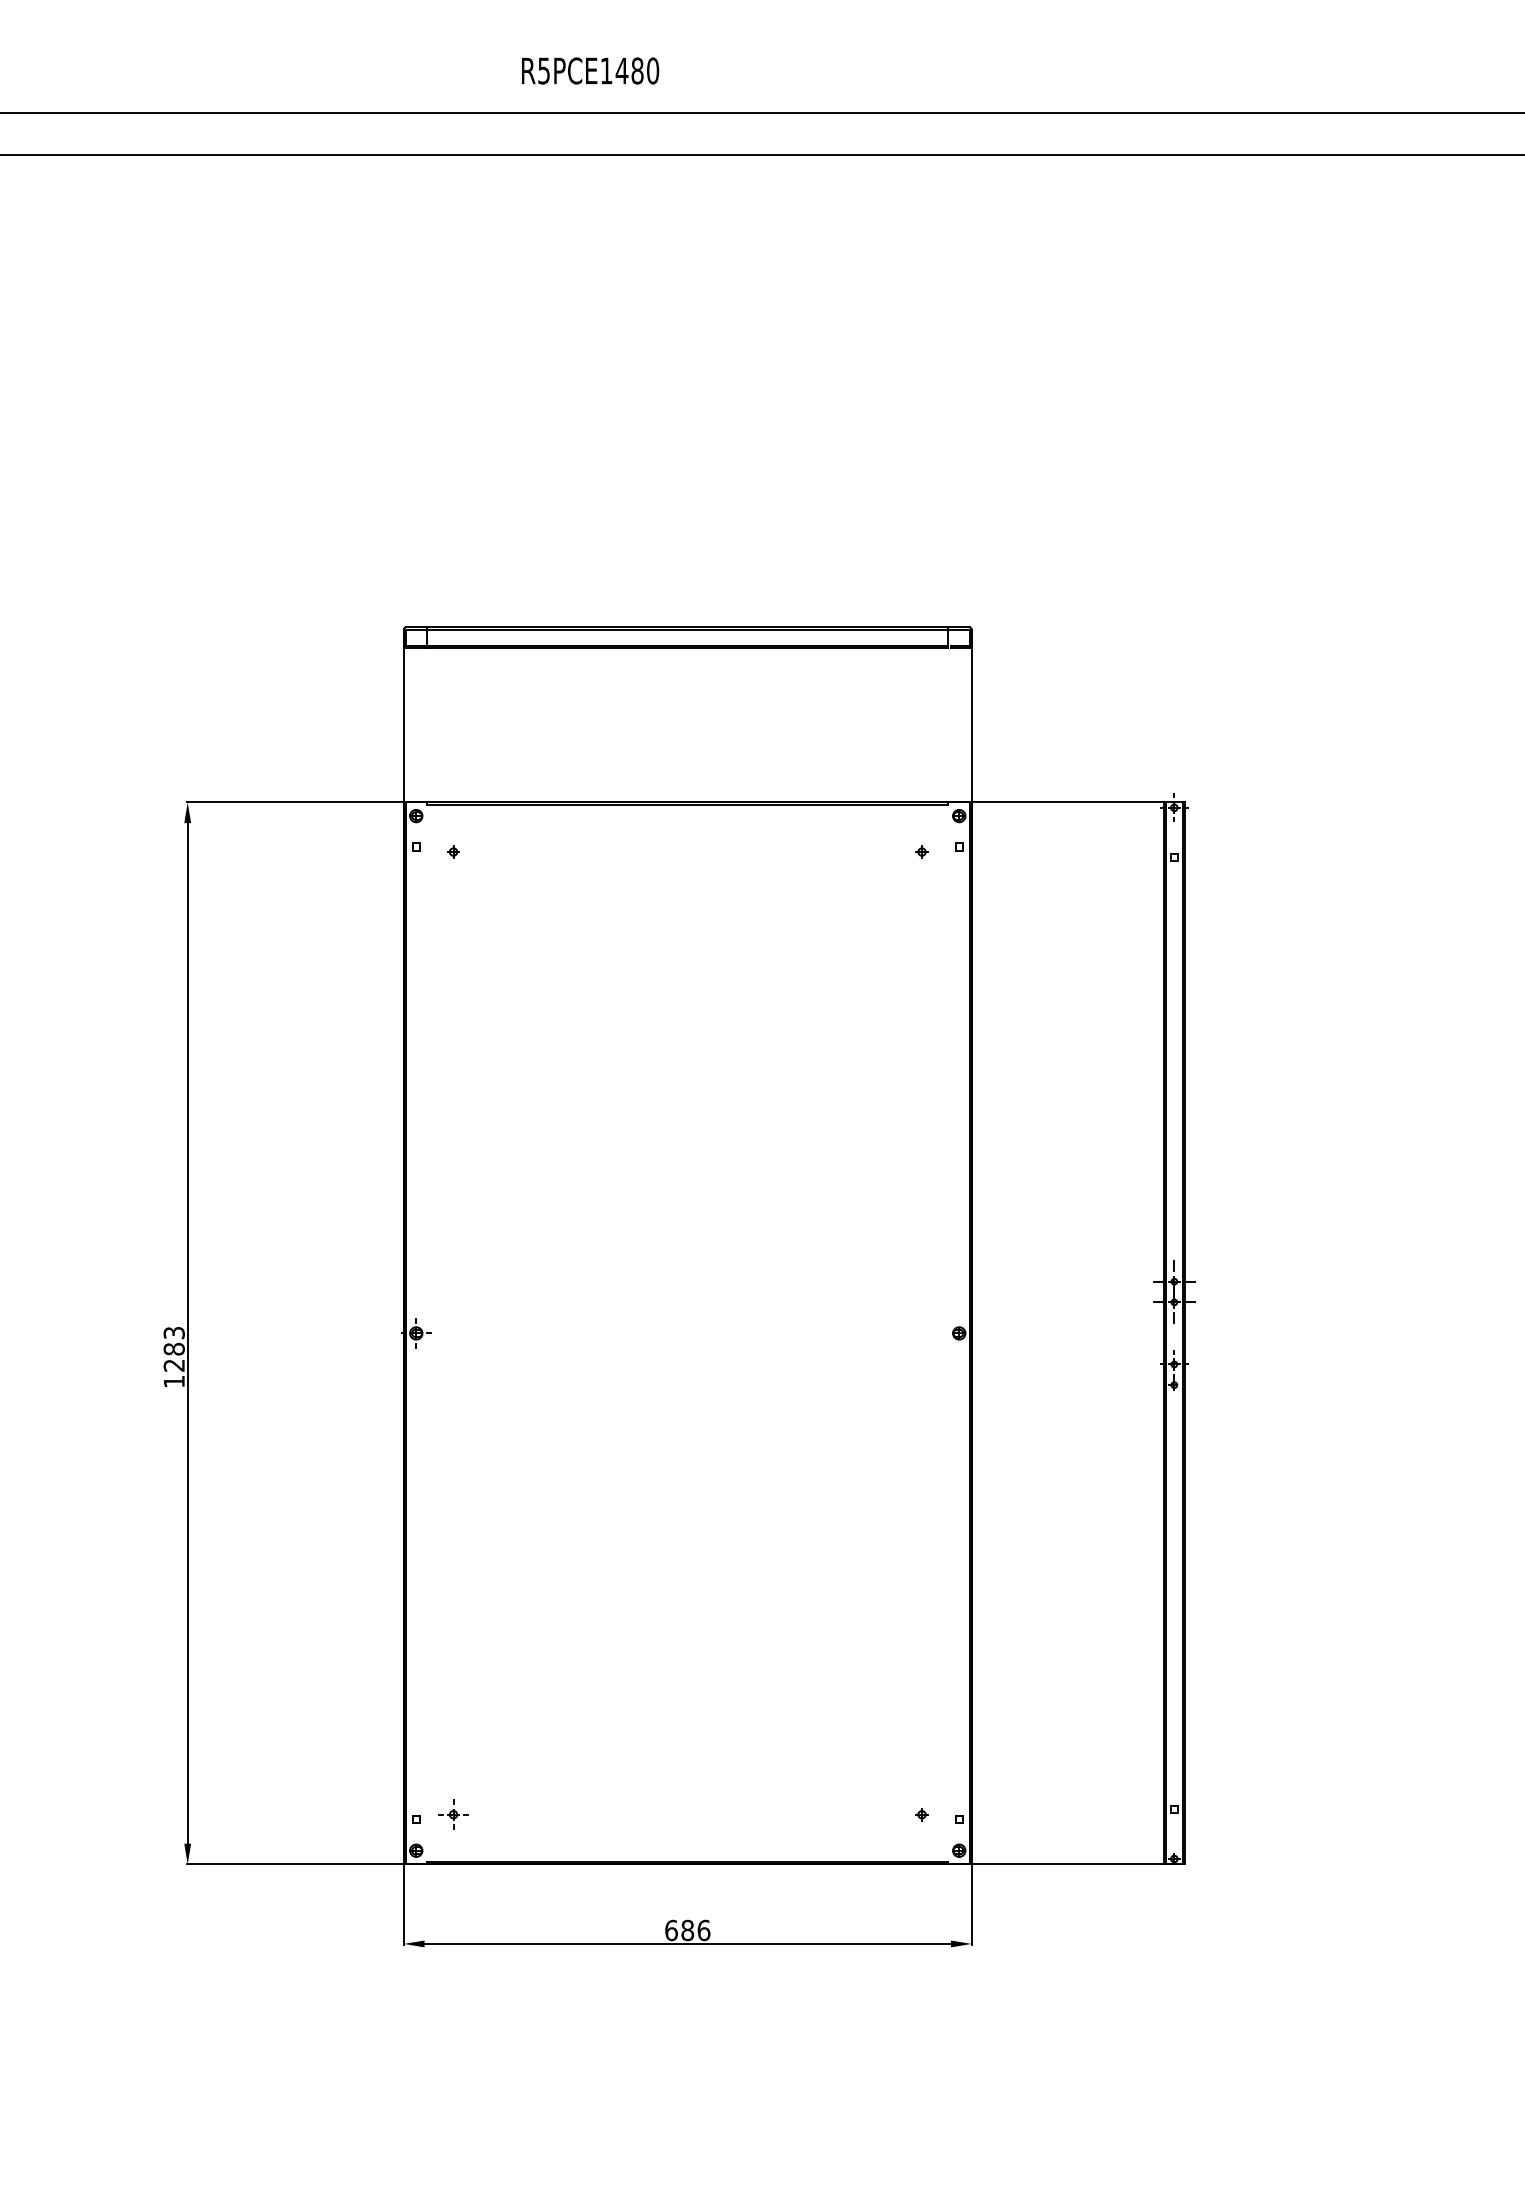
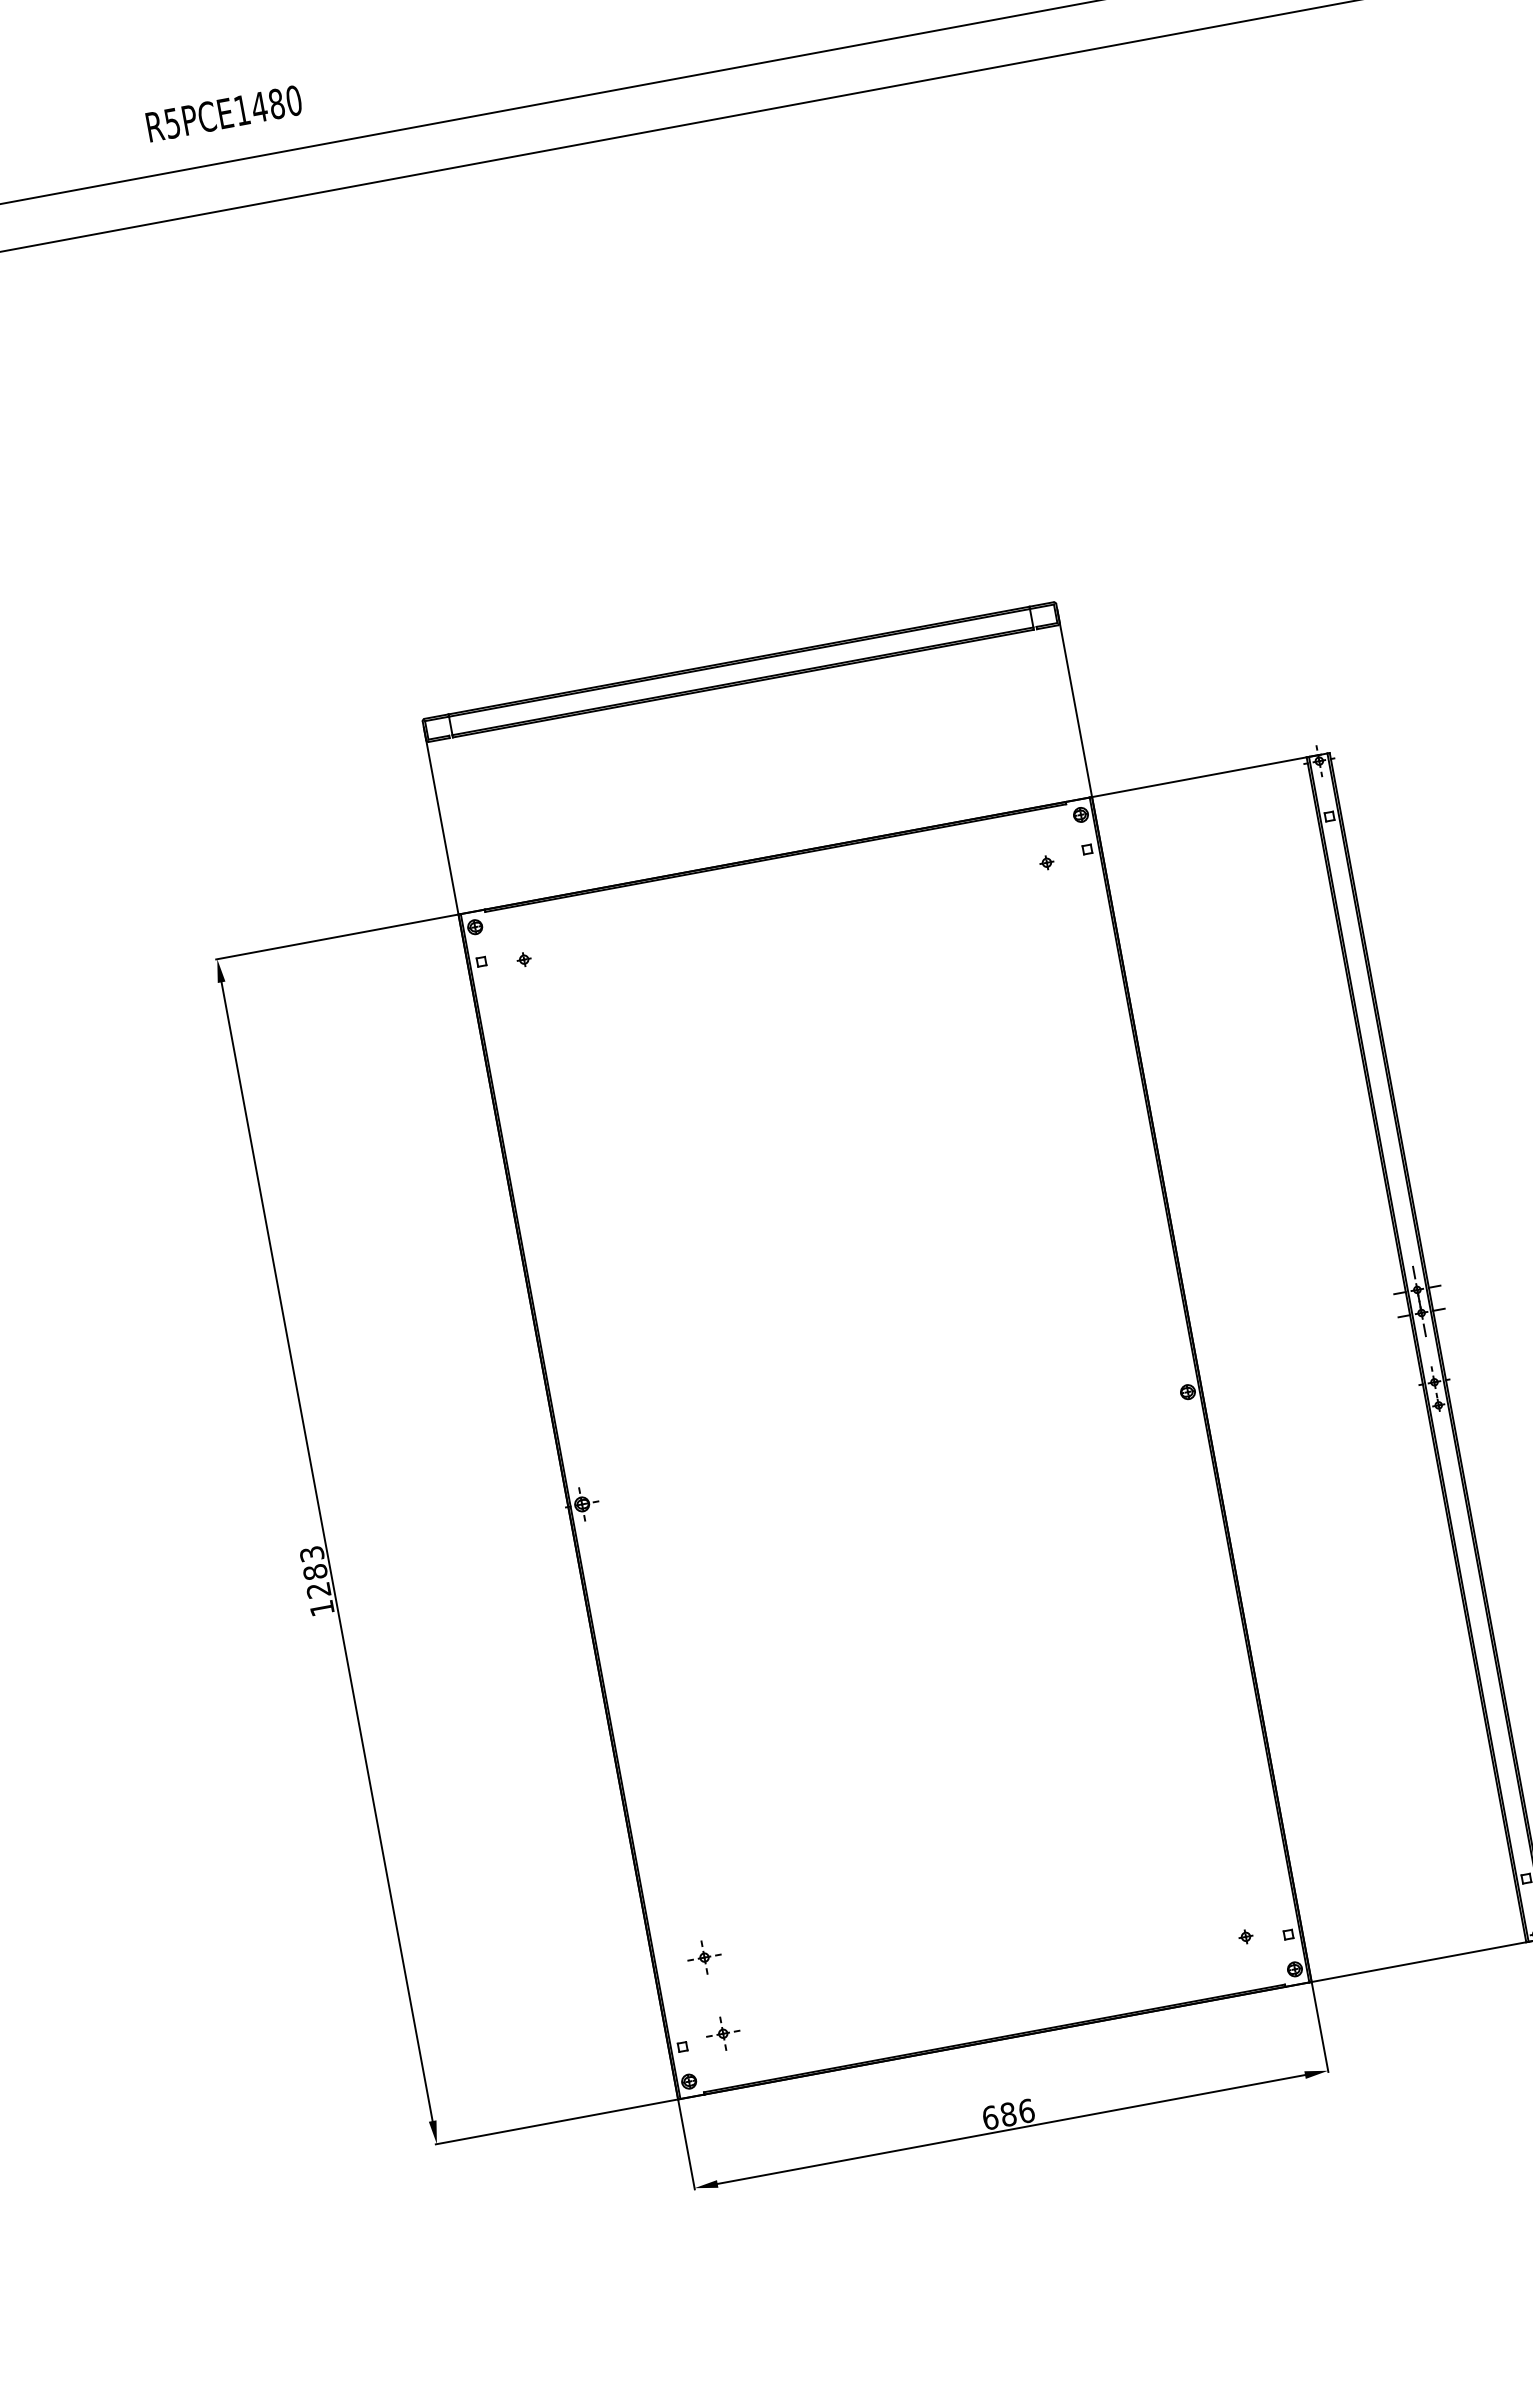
text: (590, 70) -> (224, 113), moved
part: (449, 1745) -> (704, 1957), added

